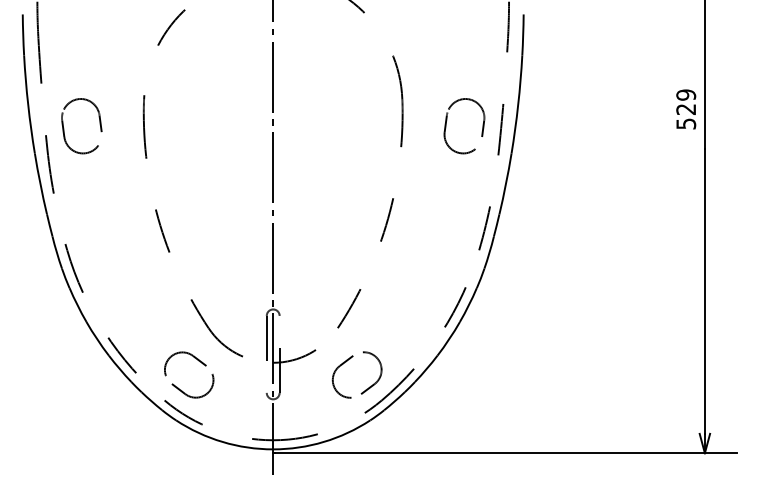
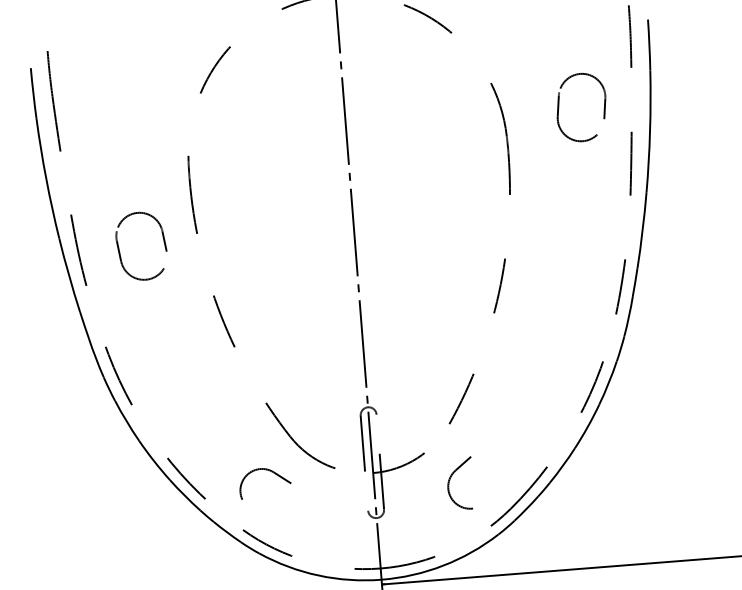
part: (64, 128) -> (120, 250), moved
part: (481, 131) -> (603, 112), moved
part: (379, 375) -> (505, 478), removed
part: (186, 393) -> (269, 519), removed

